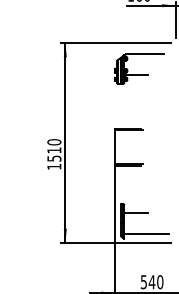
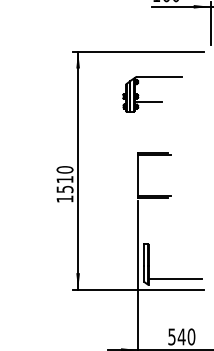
part: (139, 74) -> (152, 101), moved
line: (135, 212) -> (162, 253), removed

